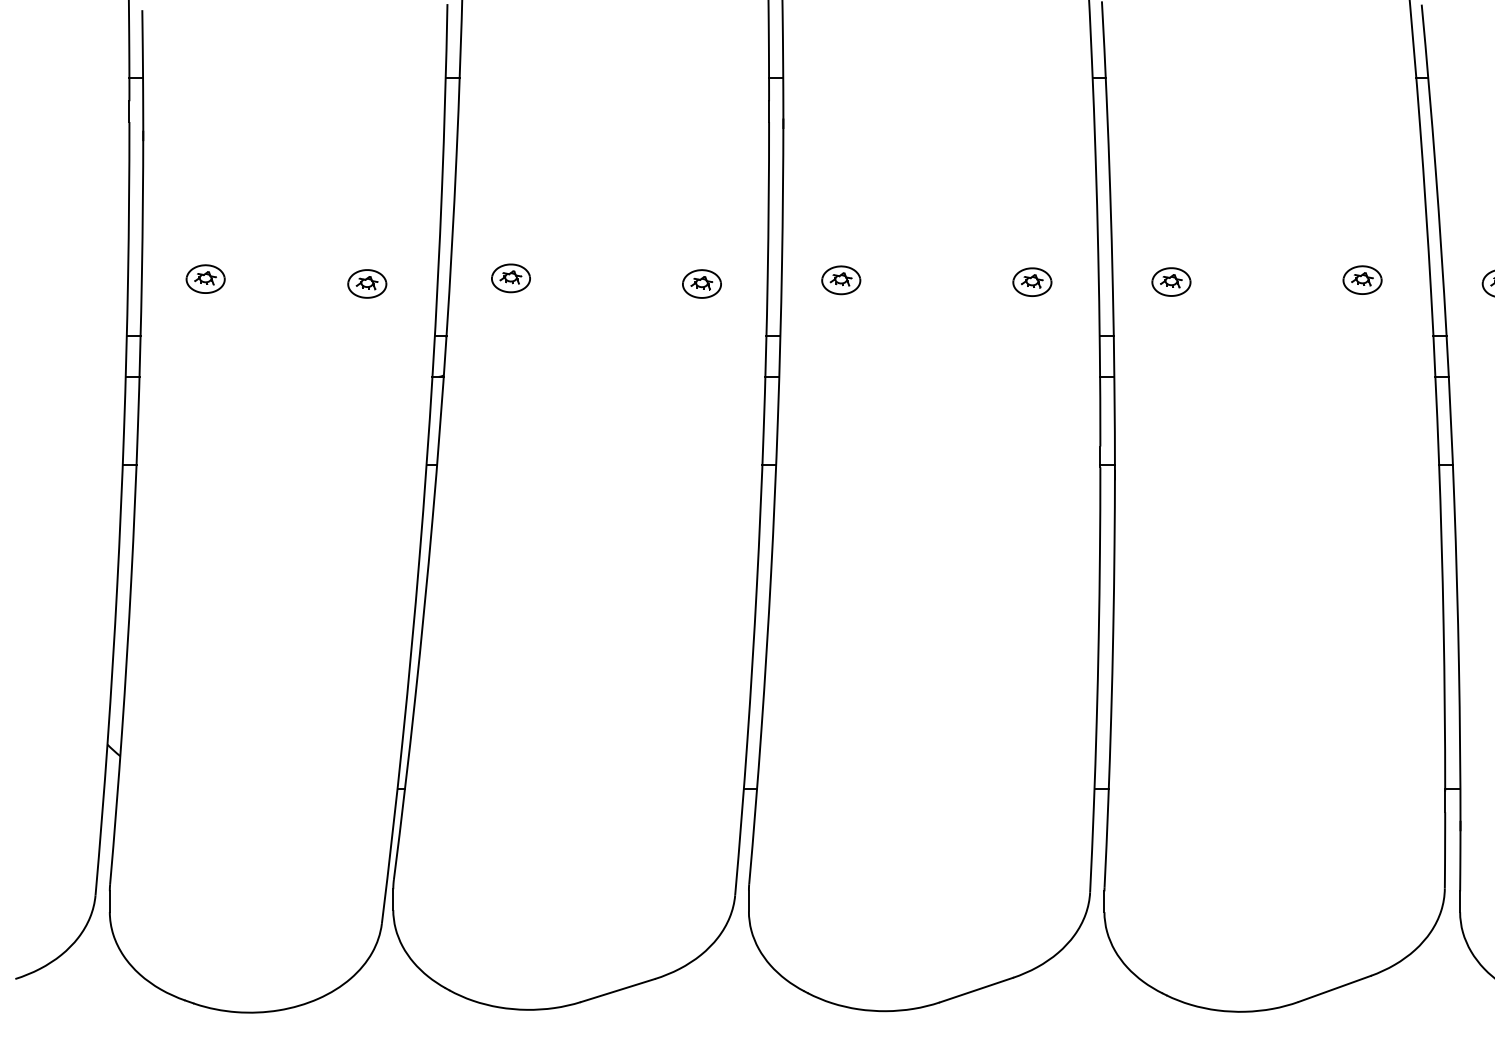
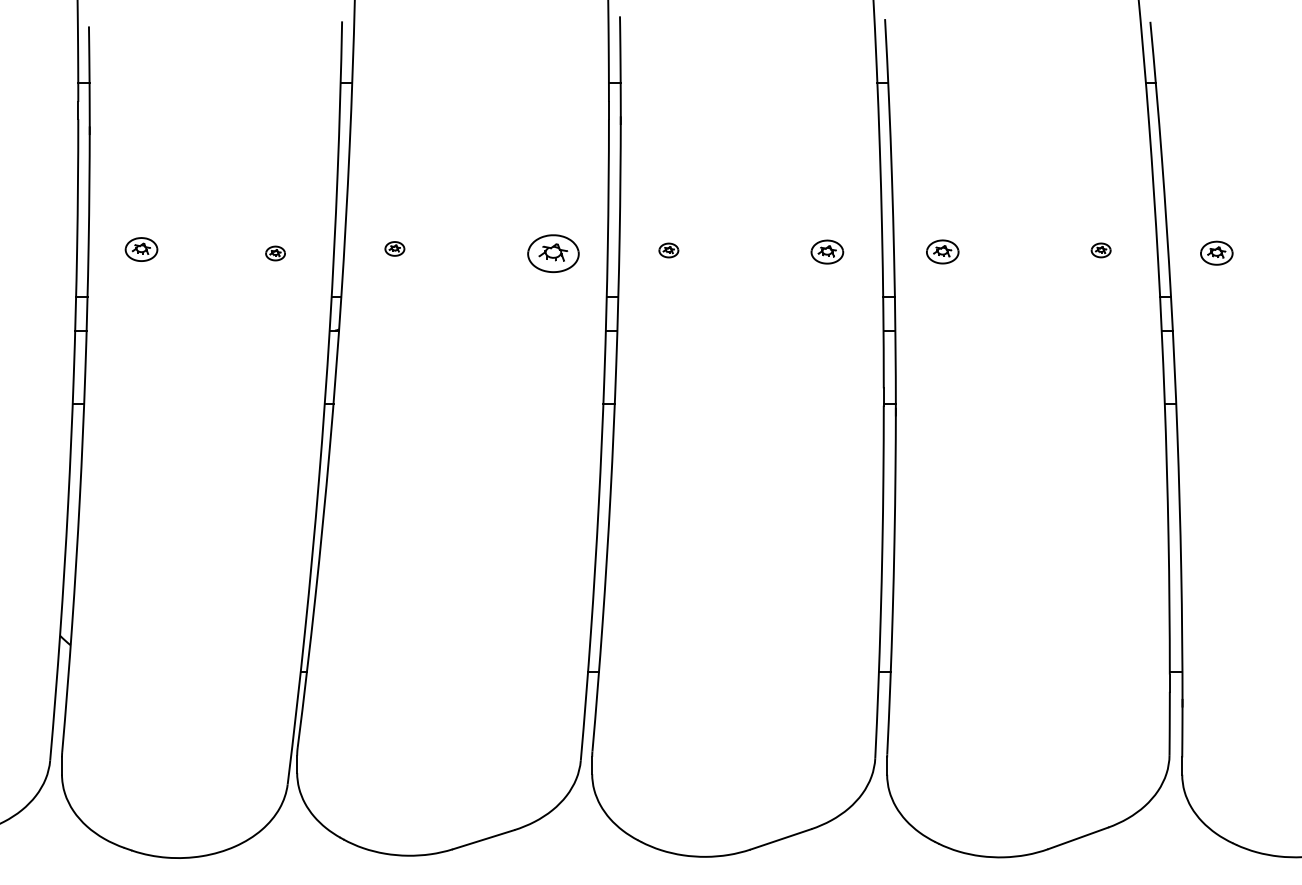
part: (510, 277) -> (394, 248), size x0.6
part: (840, 280) -> (668, 250), size x0.6
part: (1361, 280) -> (1100, 250), size x0.6
part: (367, 283) -> (275, 253), size x0.6
part: (701, 283) -> (552, 253), size x1.6

